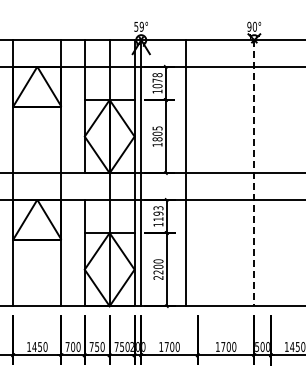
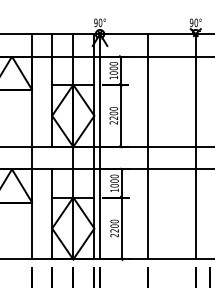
text: (138, 26) -> (97, 22), 59° -> 90°
text: (157, 77) -> (113, 65), 1078 -> 1000
text: (157, 136) -> (113, 115), 1805 -> 2200
line: (185, 173) -> (147, 147), moved
line: (254, 173) -> (195, 147), dashed -> solid
text: (158, 213) -> (114, 180), 1193 -> 1000

